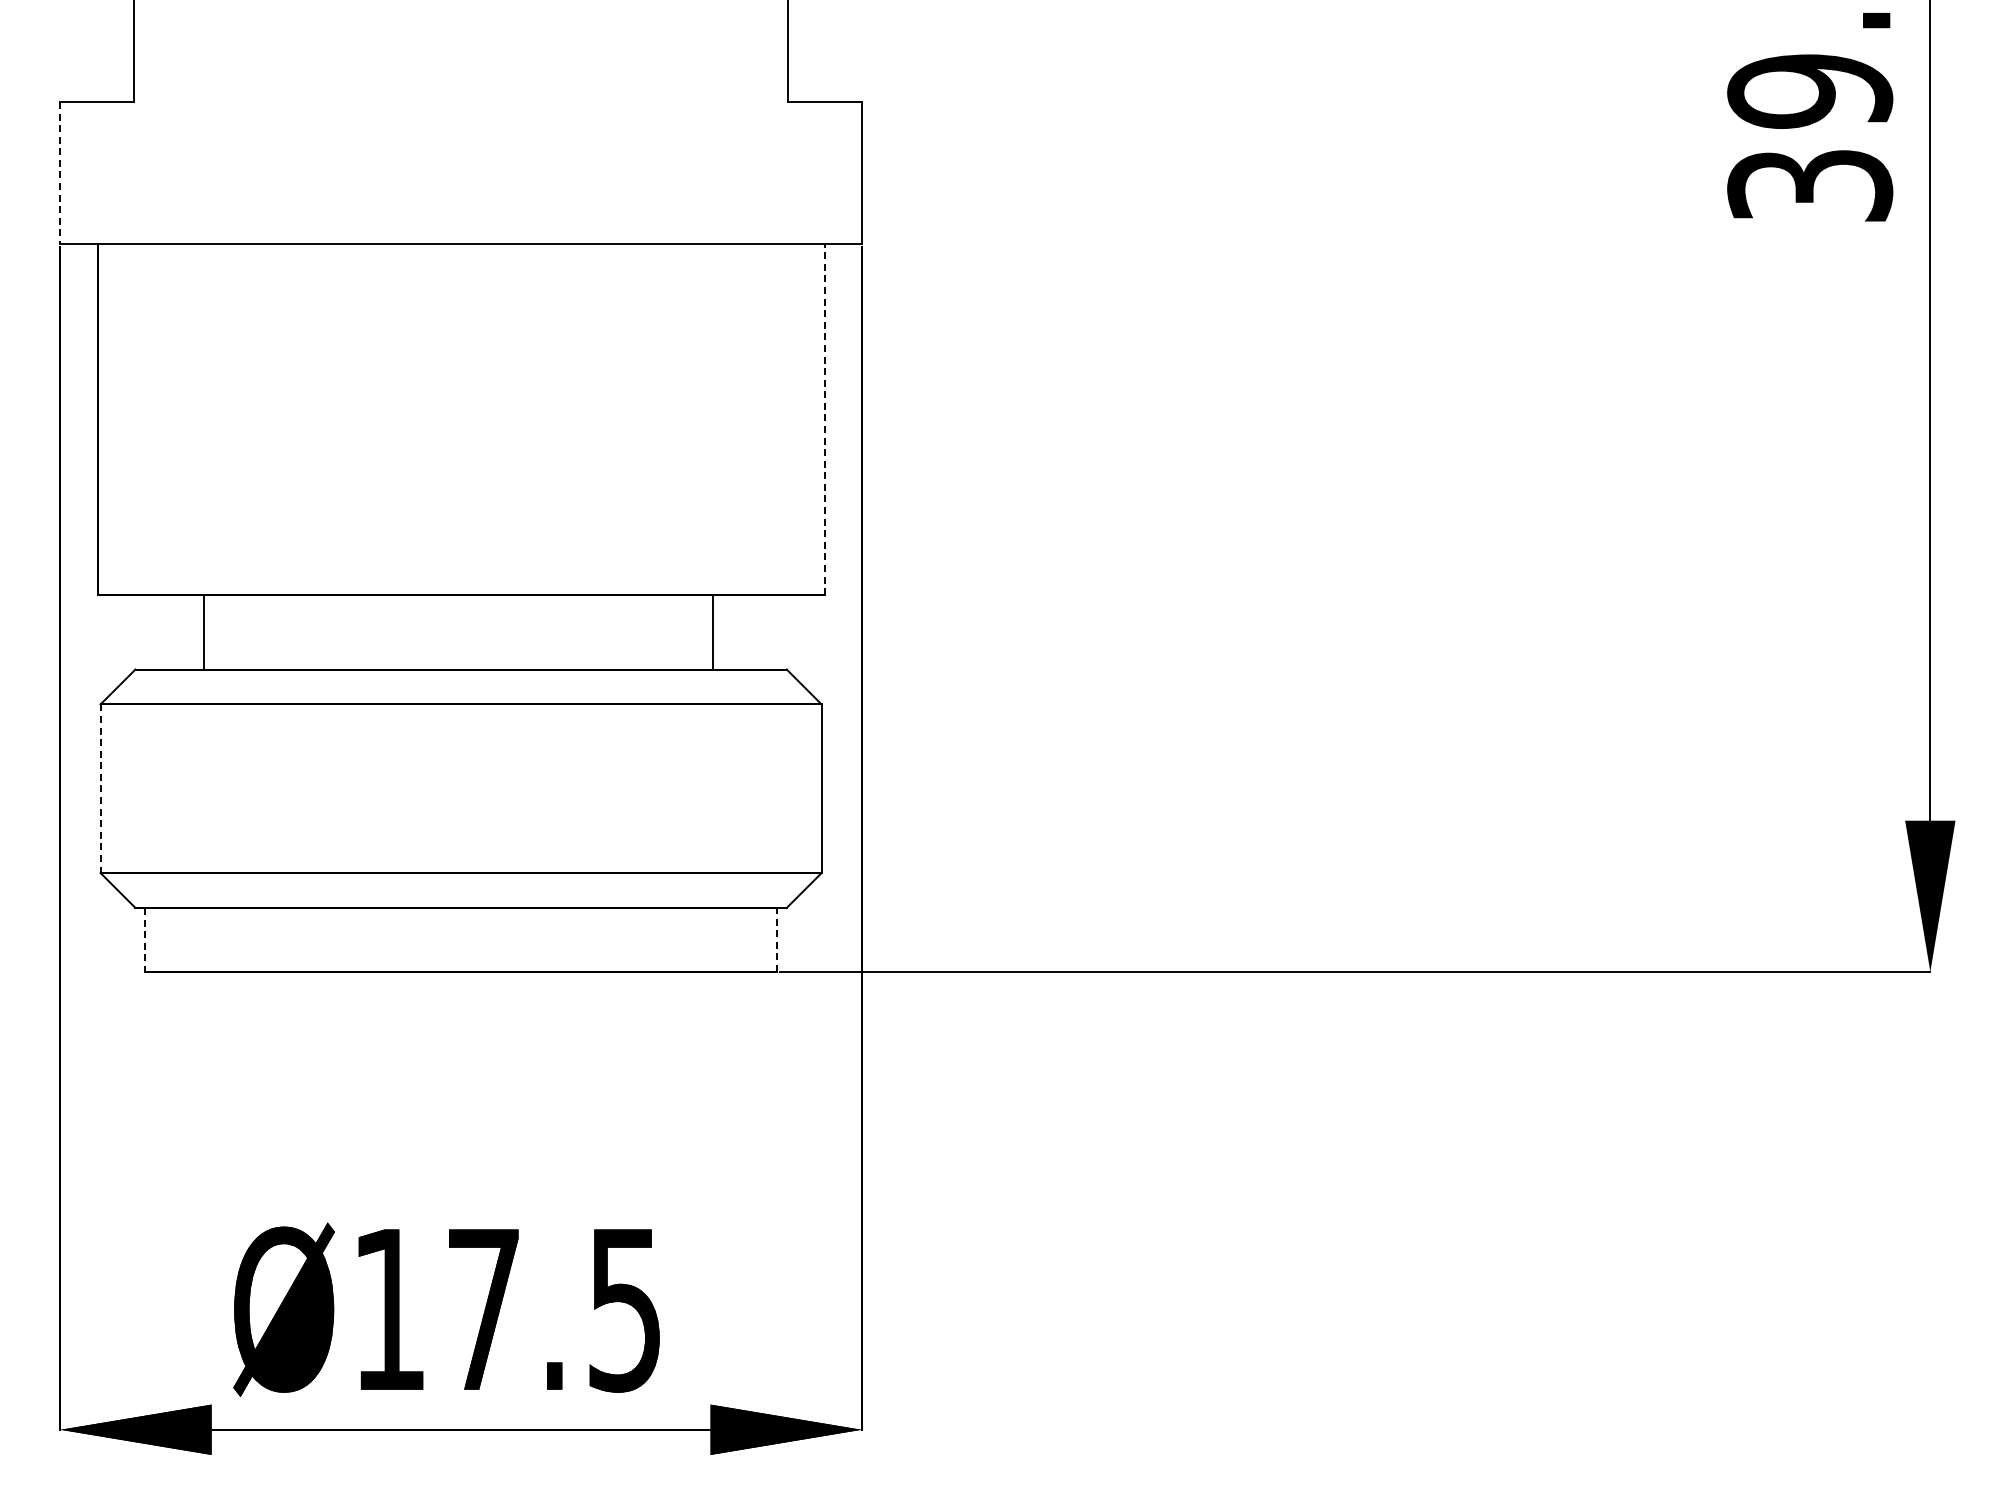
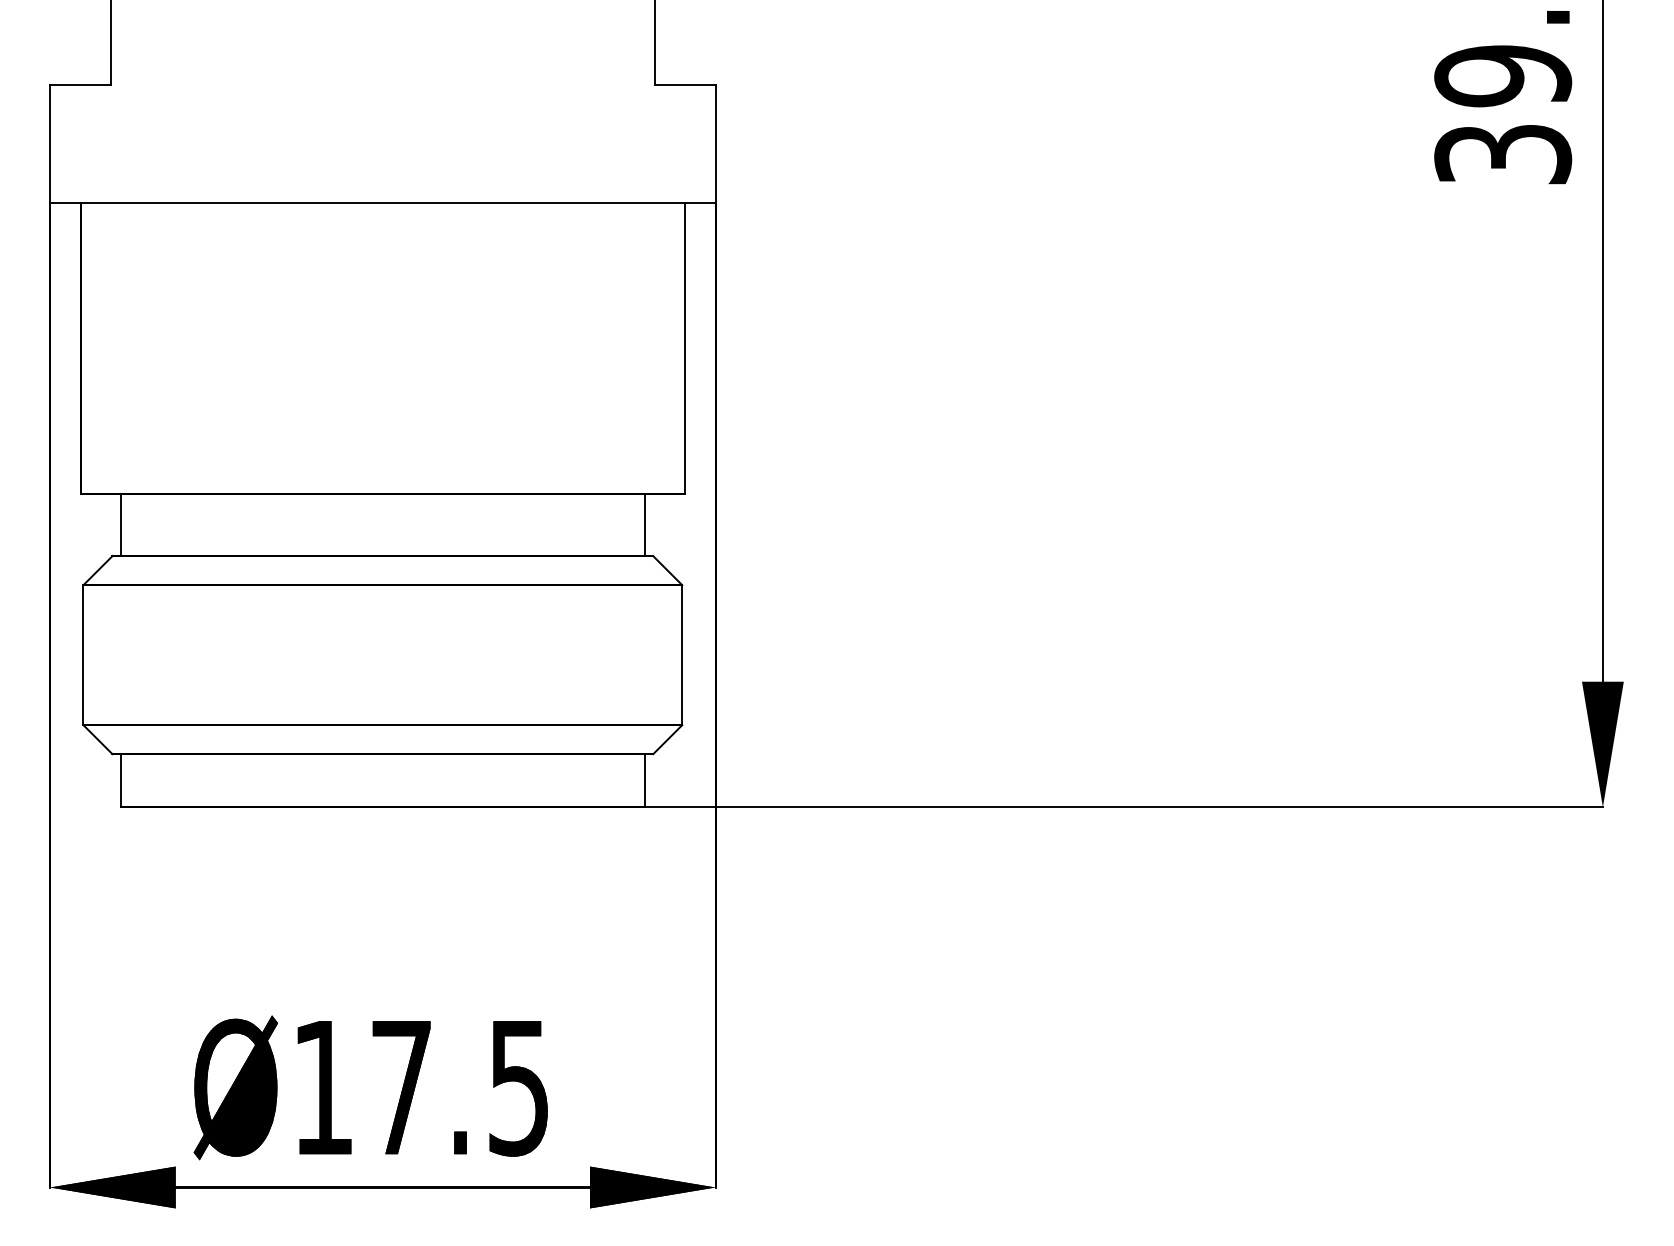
line: (60, 172) -> (50, 143), dashed -> solid
line: (824, 419) -> (684, 348), dashed -> solid
line: (204, 632) -> (120, 525), moved
line: (712, 632) -> (644, 525), moved
line: (100, 789) -> (83, 655), dashed -> solid
line: (145, 939) -> (120, 780), dashed -> solid
line: (776, 939) -> (644, 780), dashed -> solid

